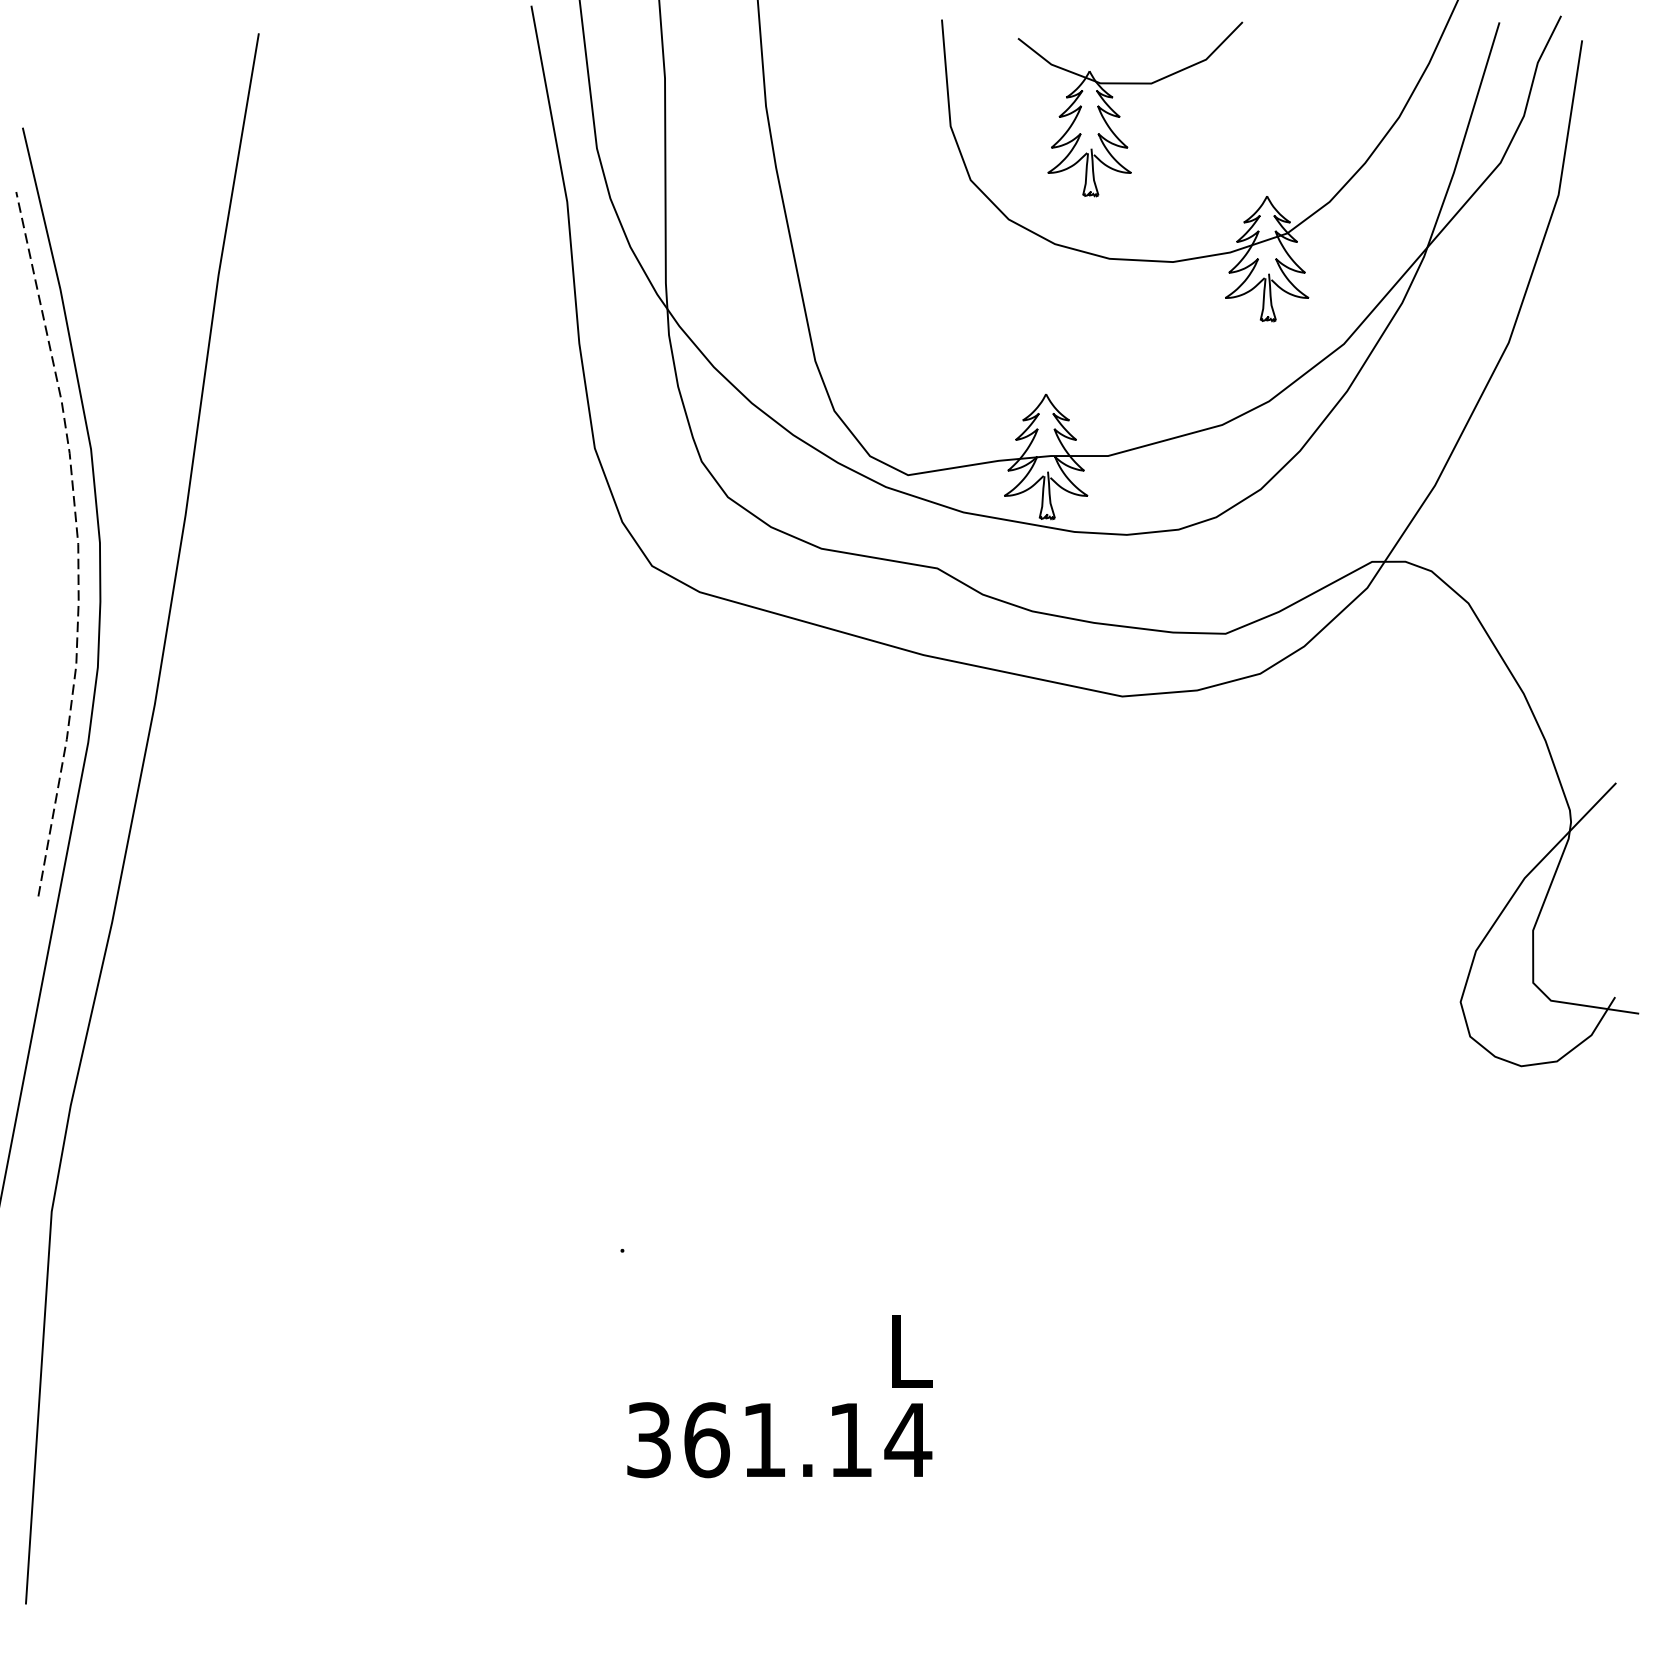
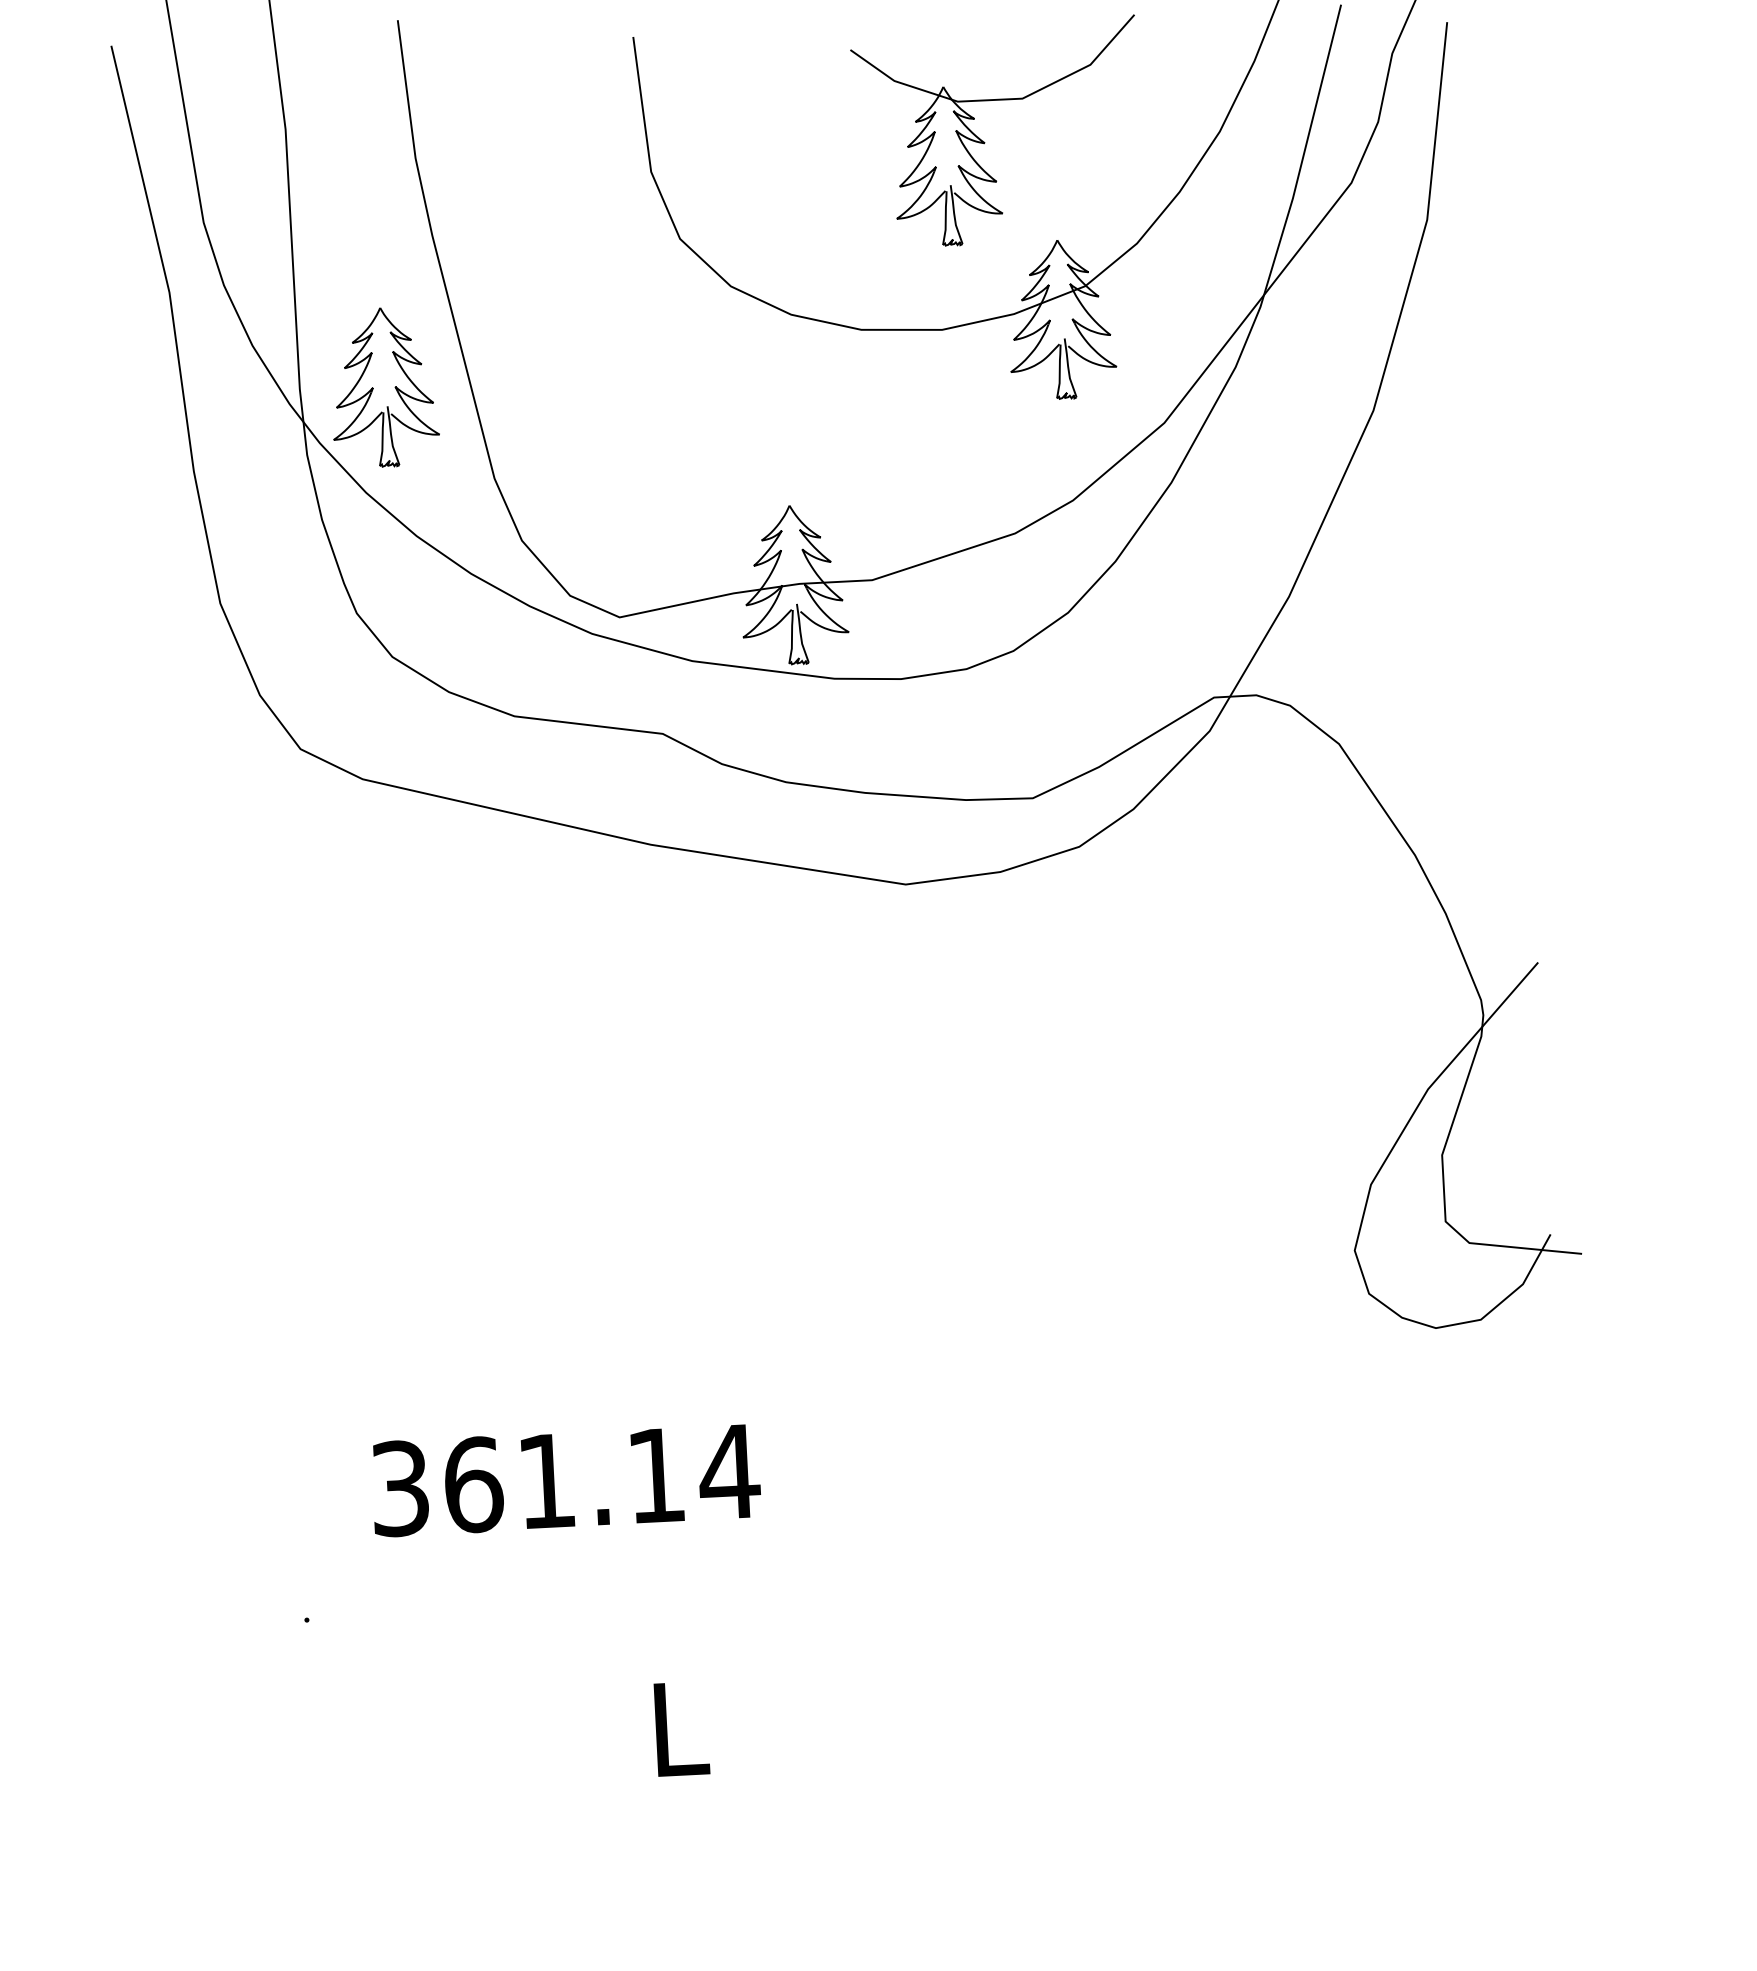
part: (1120, 116) -> (985, 142), moved
part: (732, 285) -> (384, 387), added
text: (779, 1440) -> (565, 1480), moved

